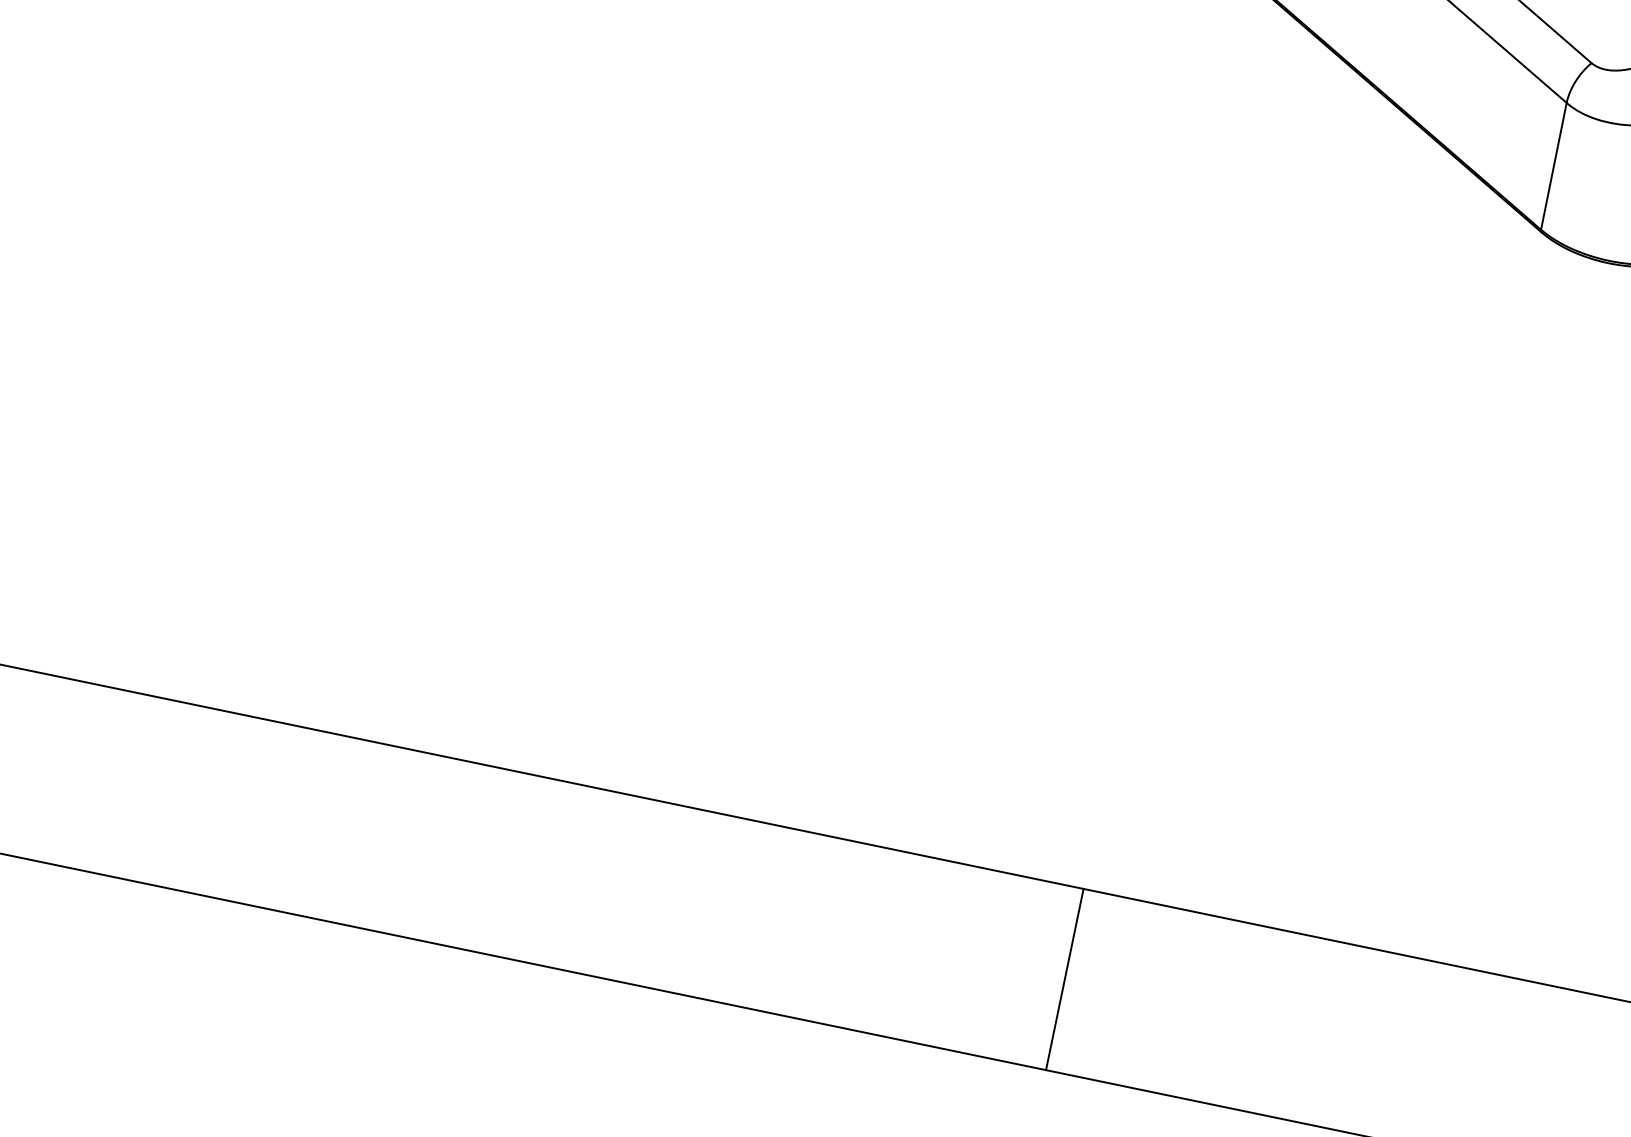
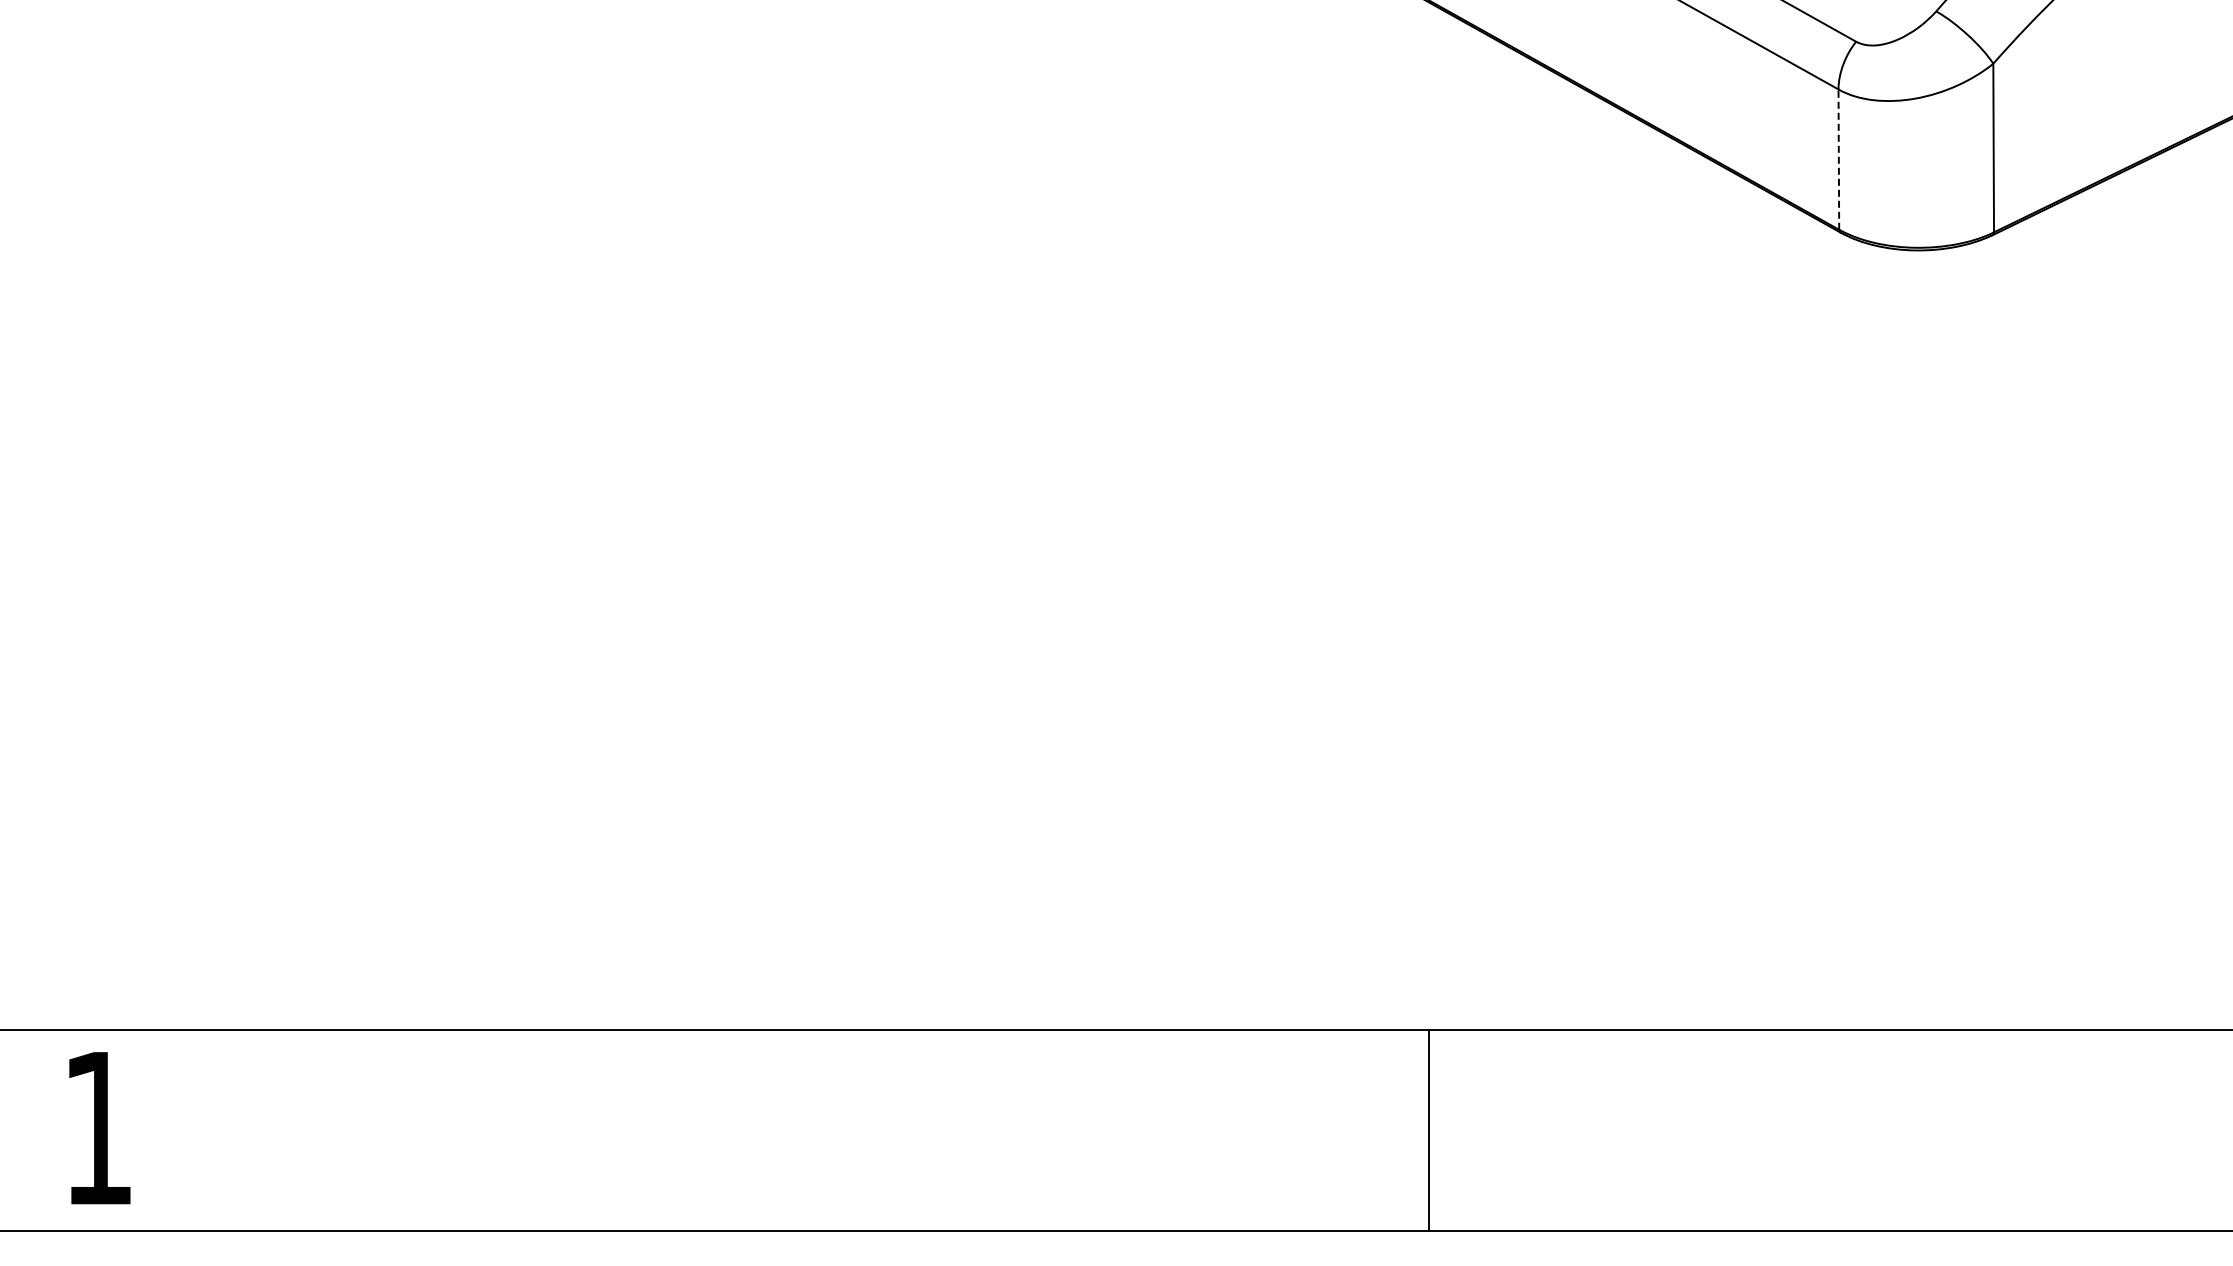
line: (1553, 166) -> (1838, 159), solid -> dashed
line: (1065, 979) -> (1429, 1130), moved

